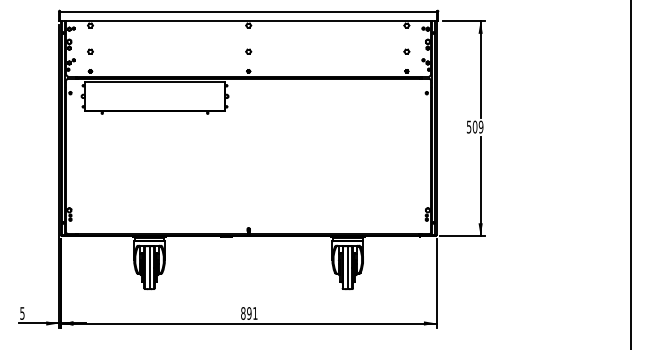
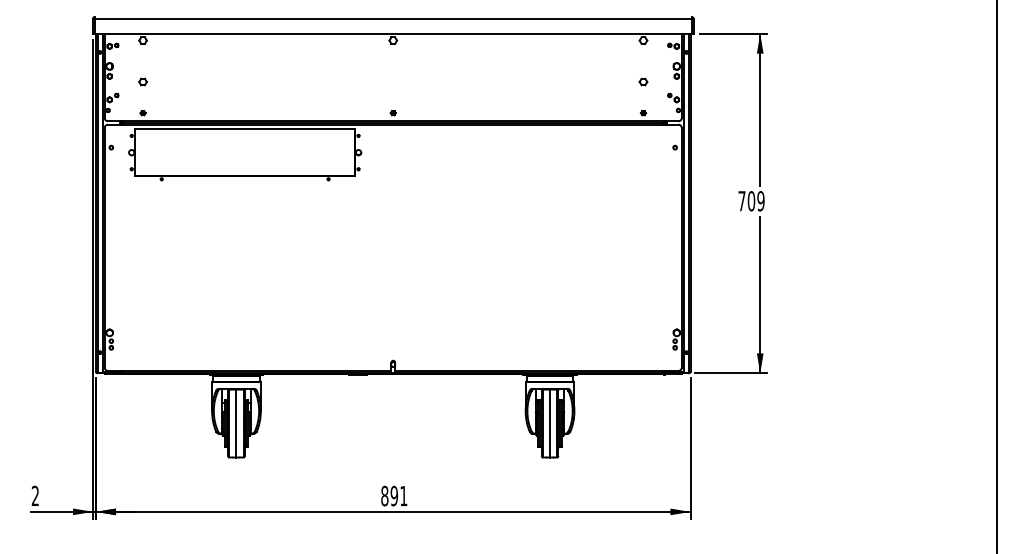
part: (248, 51) -> (392, 81), removed
text: (468, 127) -> (740, 201), 509 -> 709
text: (22, 313) -> (35, 496), 5 -> 2

